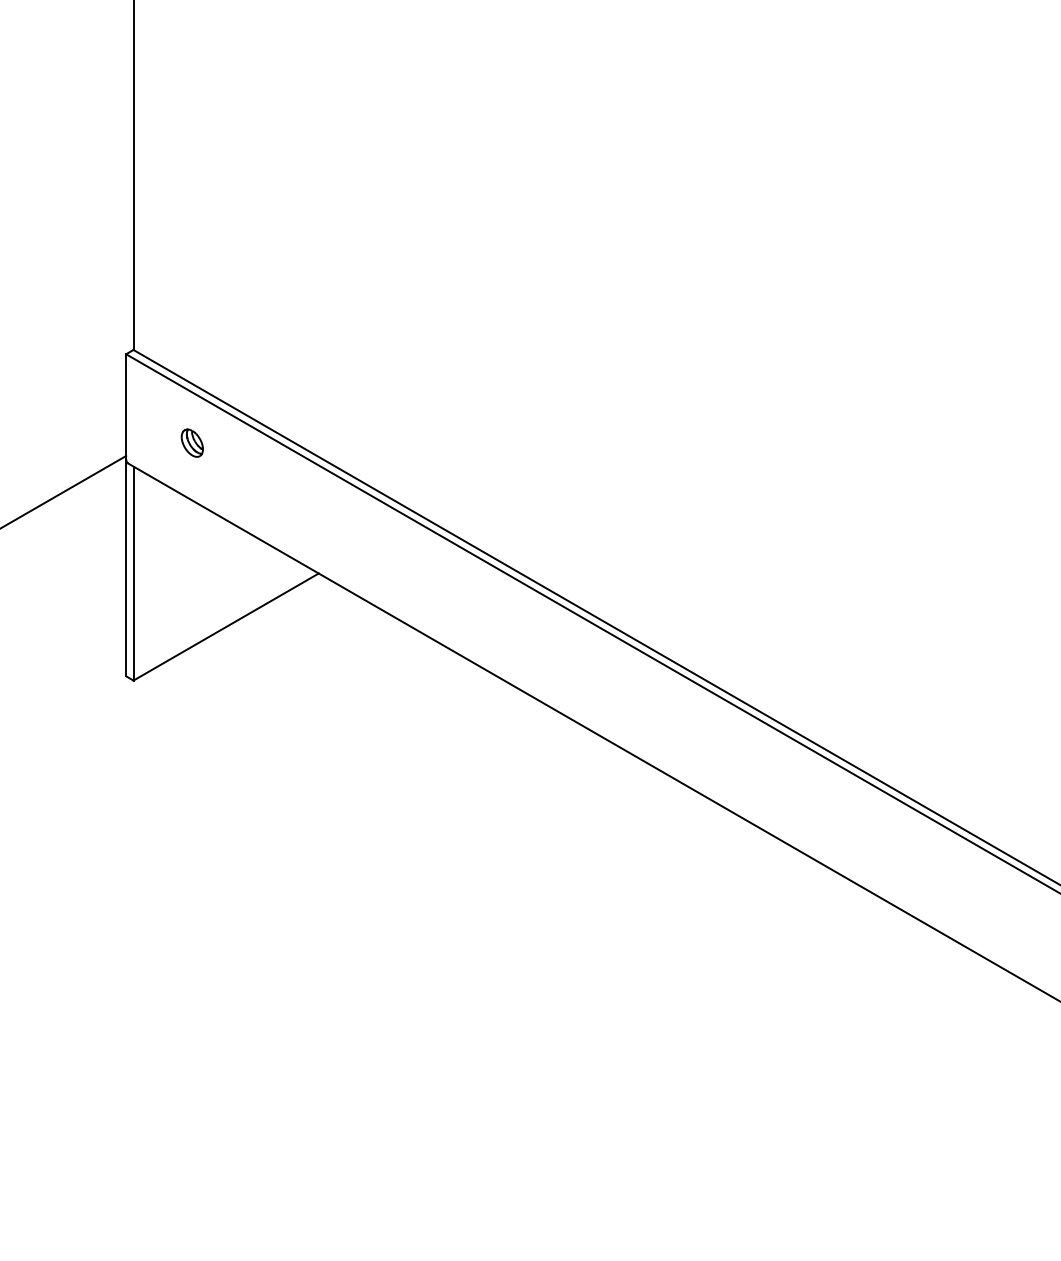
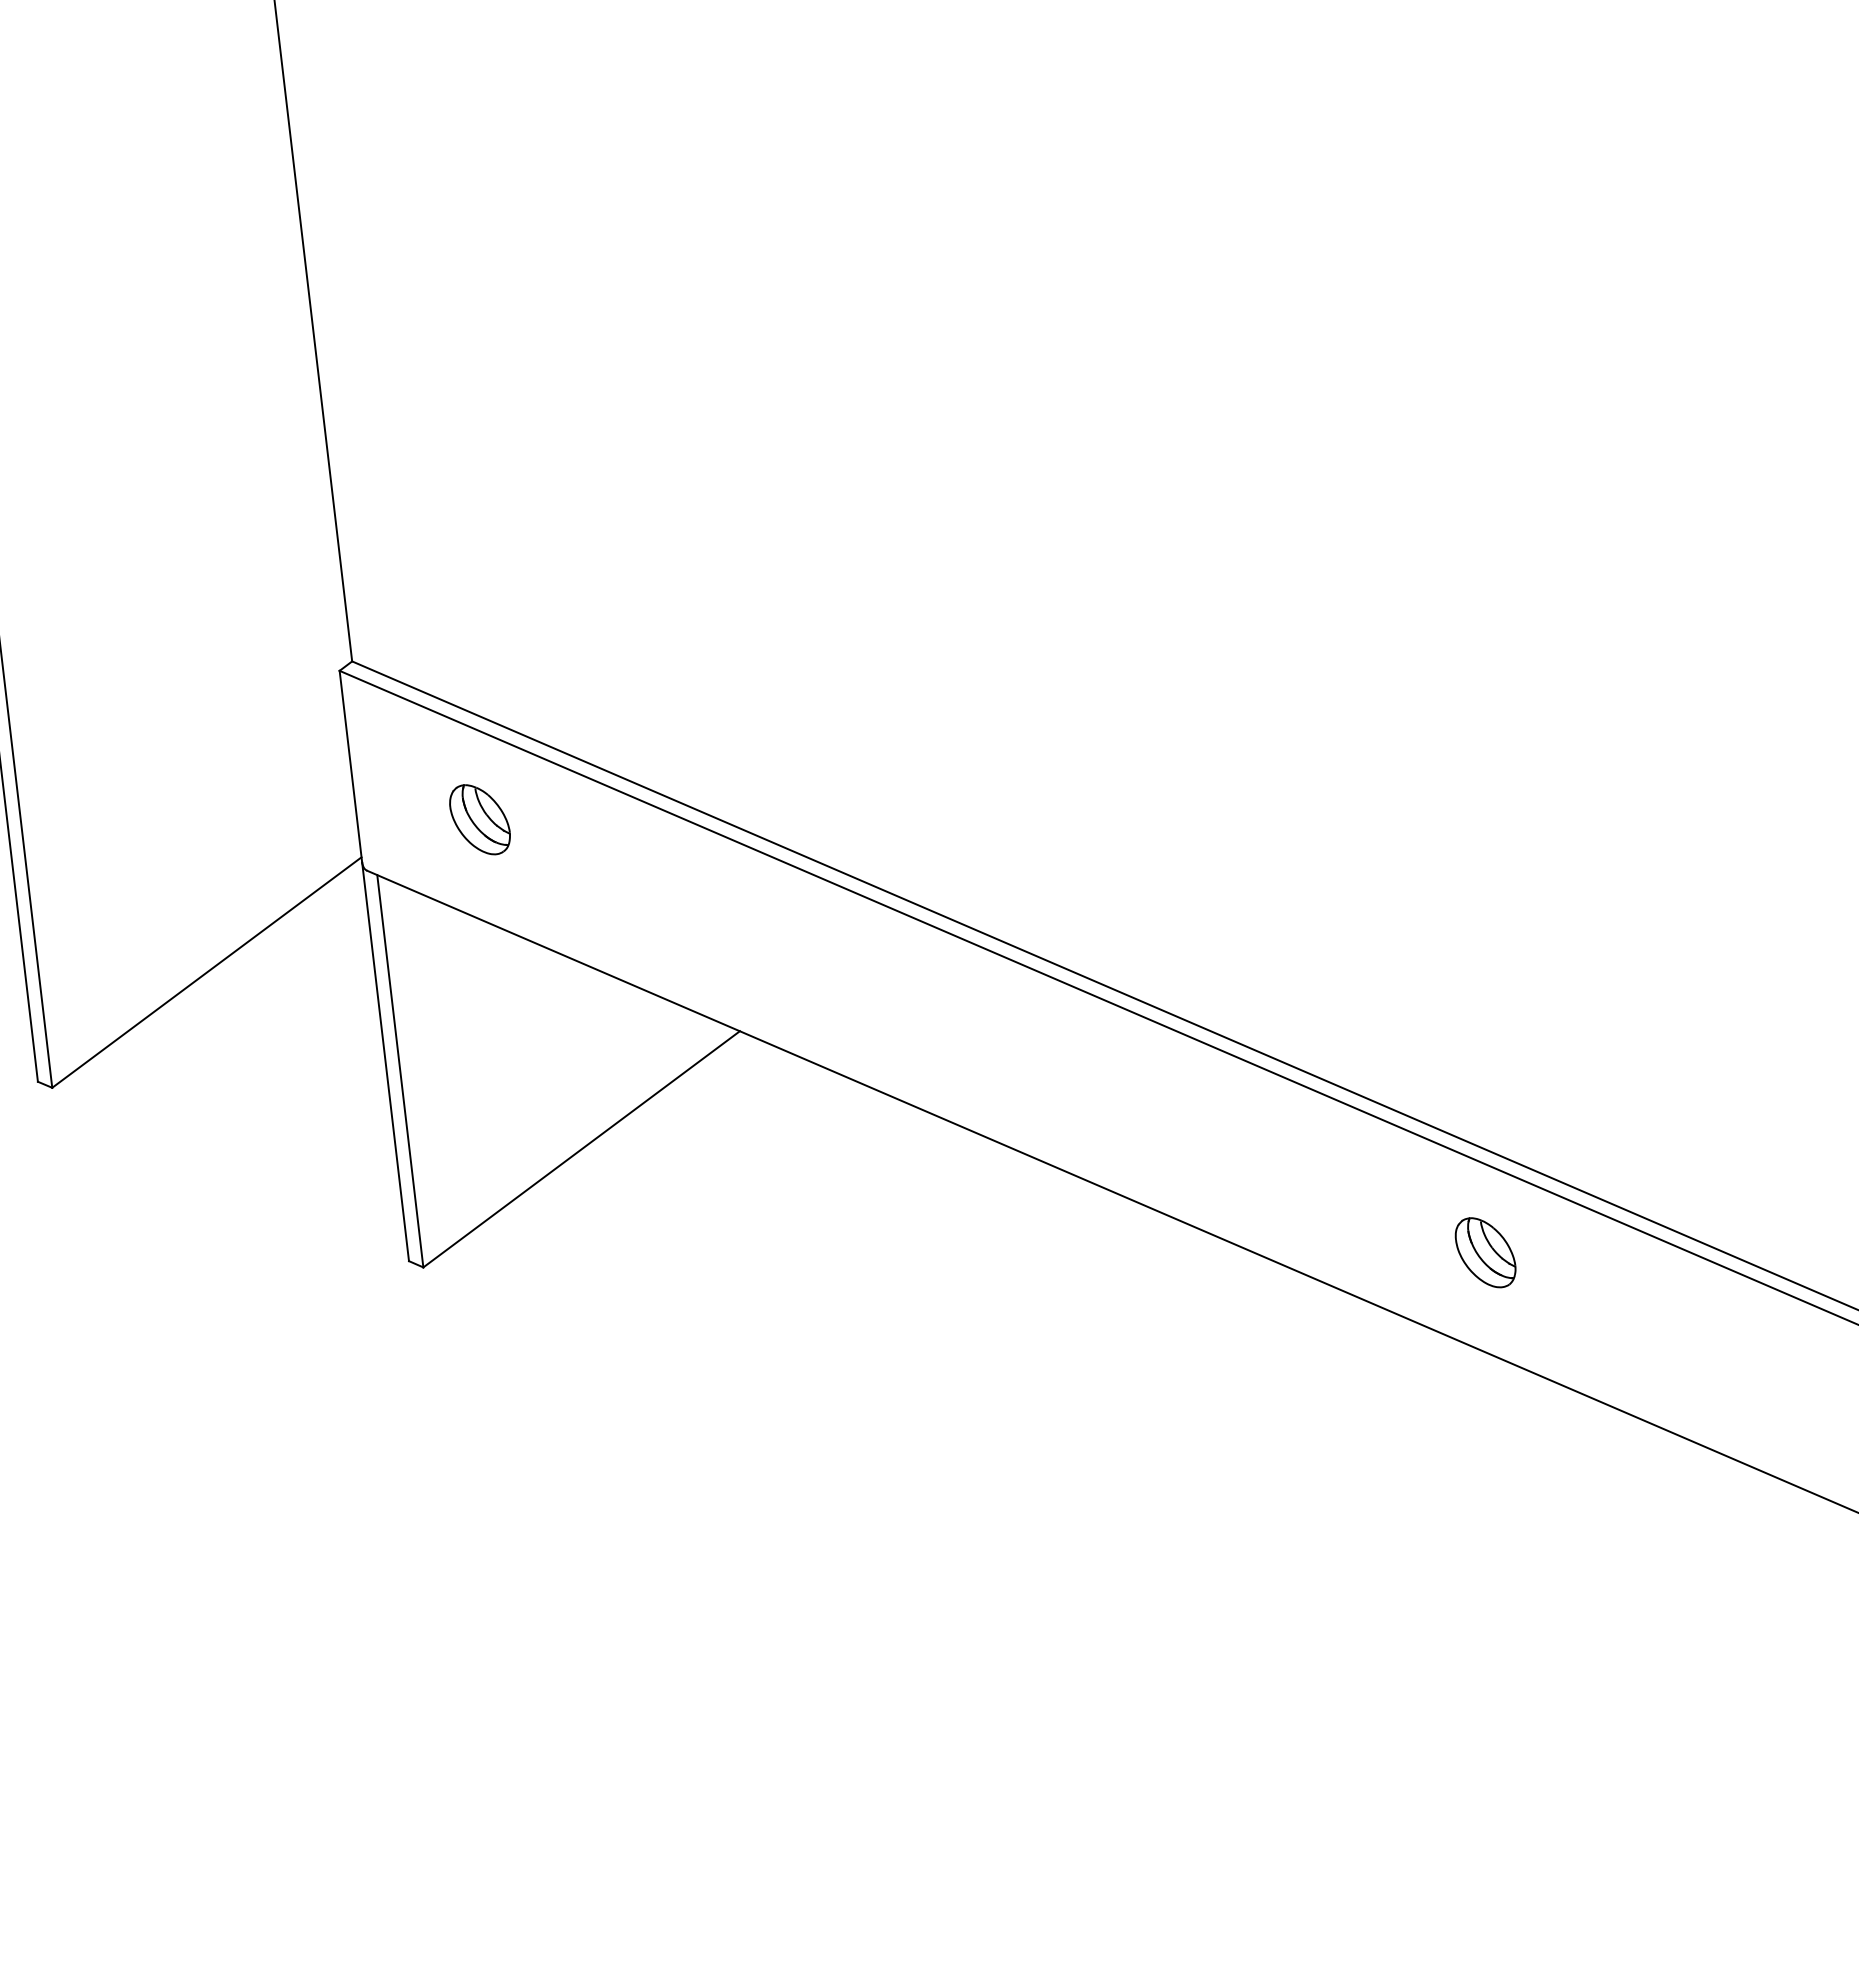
part: (192, 442) -> (480, 818), size x1.43
part: (706, 739) -> (1486, 1252), added

